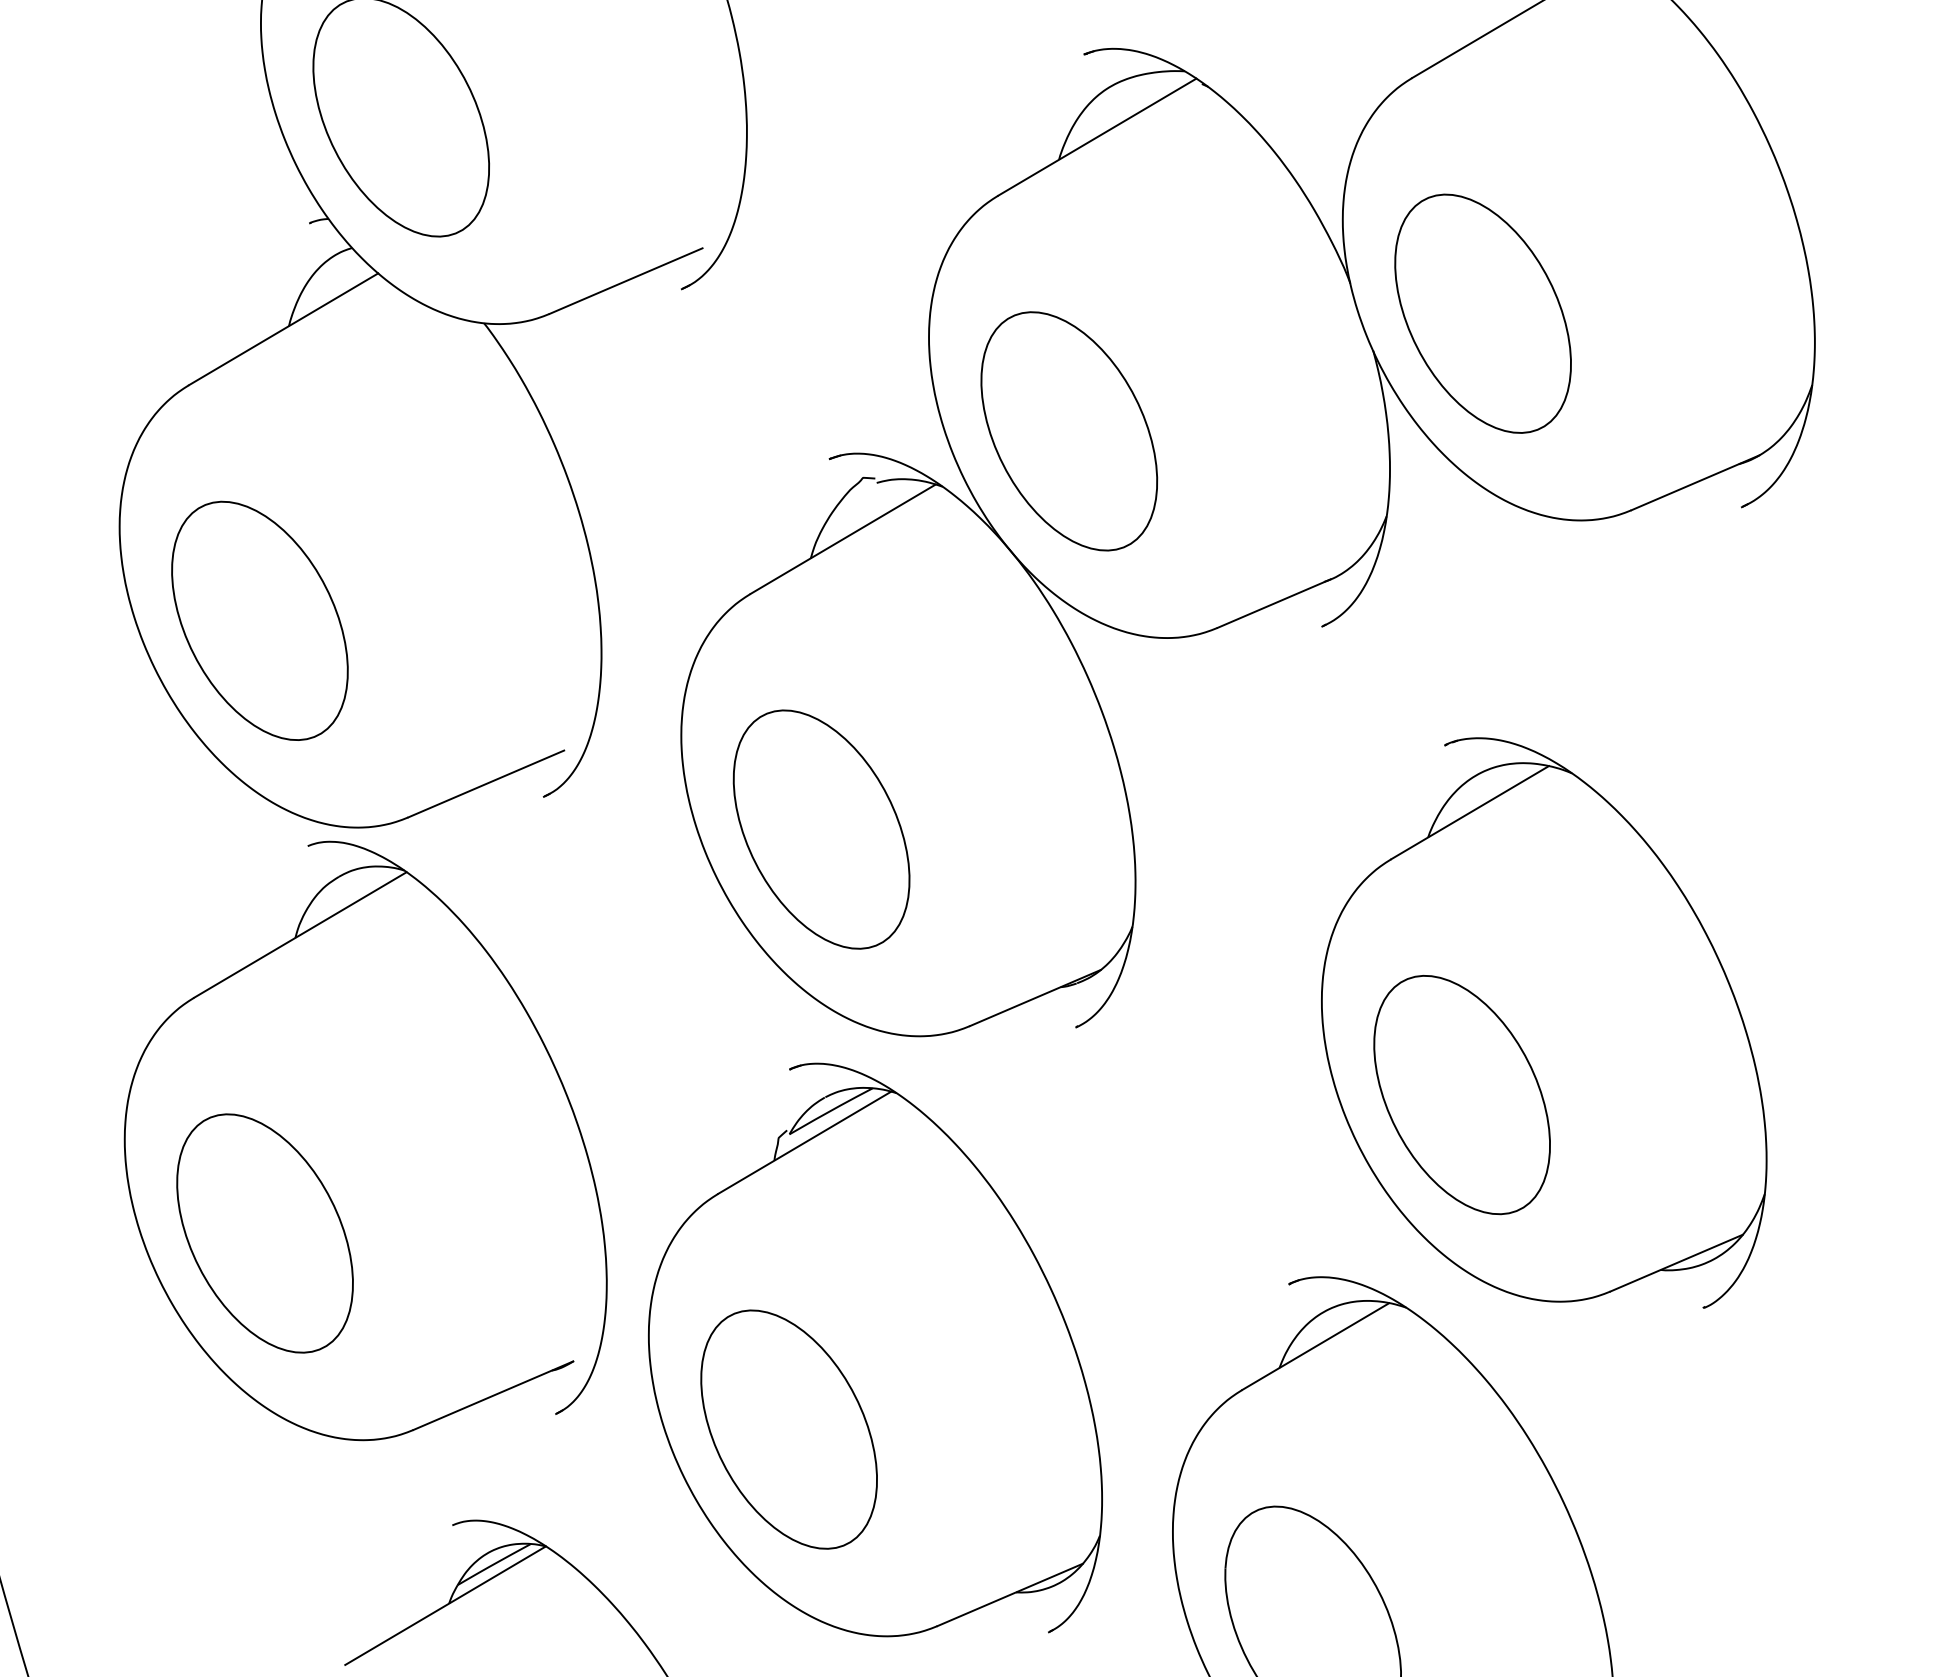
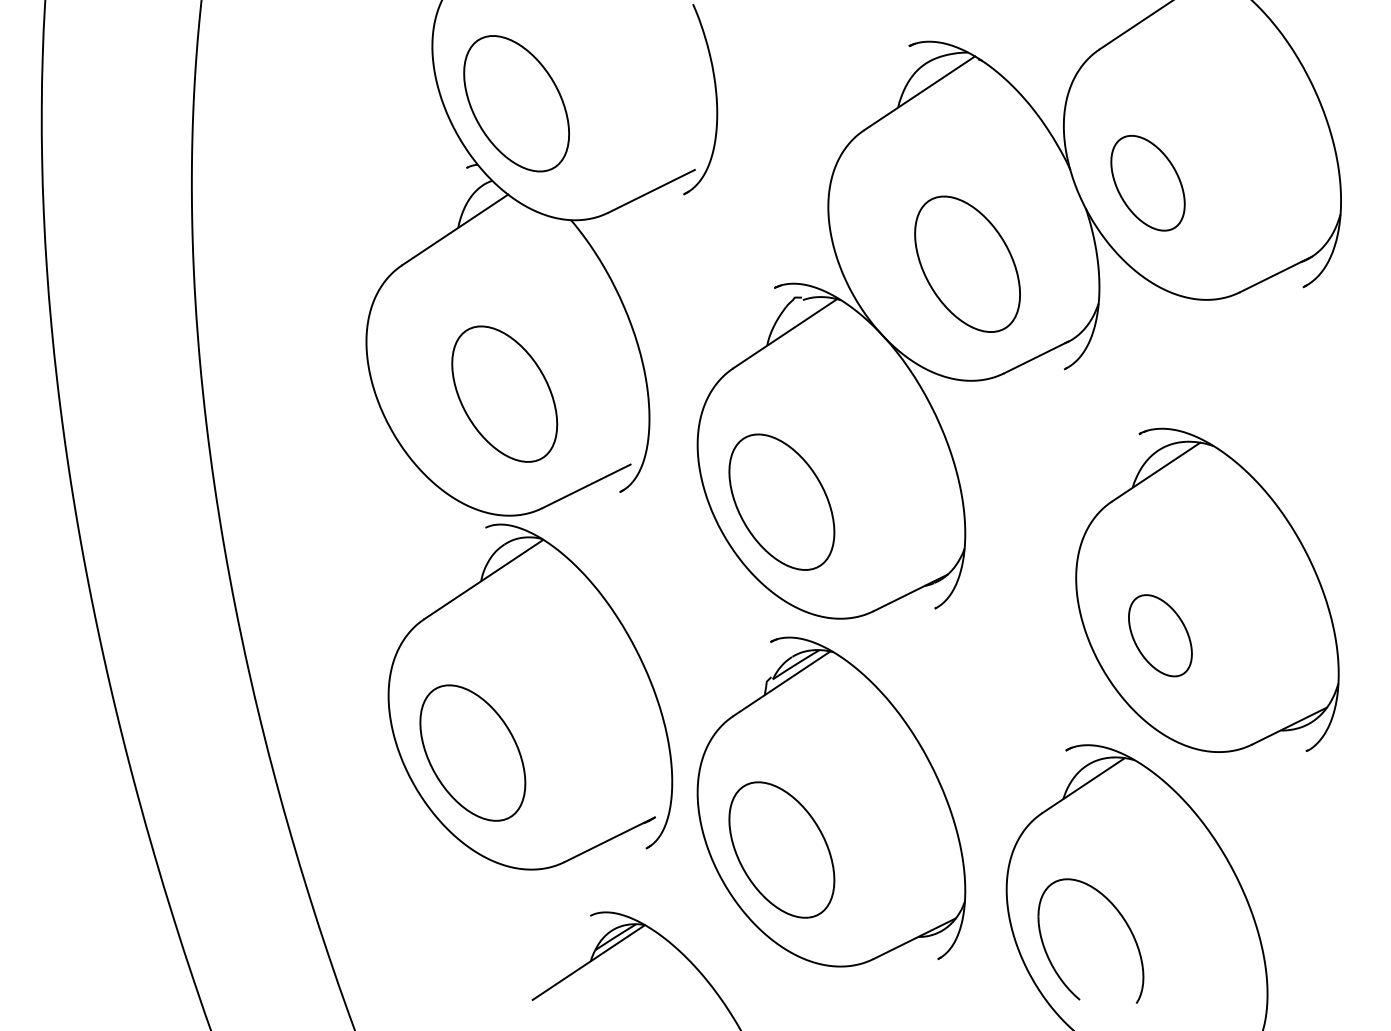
part: (1482, 312) -> (1147, 182), size x0.7
part: (1069, 429) -> (967, 263), moved
part: (259, 619) -> (504, 393), moved
part: (1462, 1094) -> (1160, 635), size x0.6

